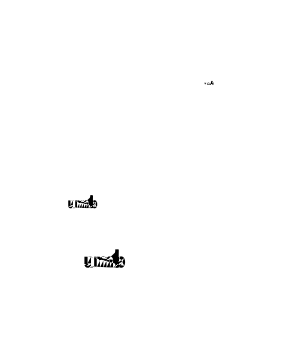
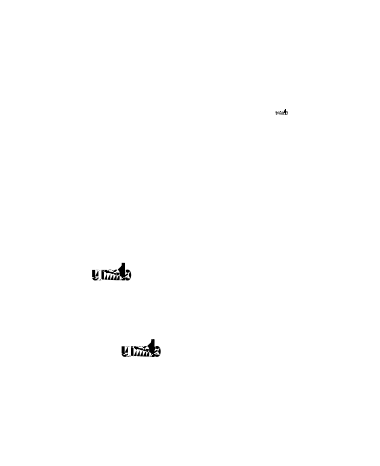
part: (104, 258) -> (140, 347), size x0.71

